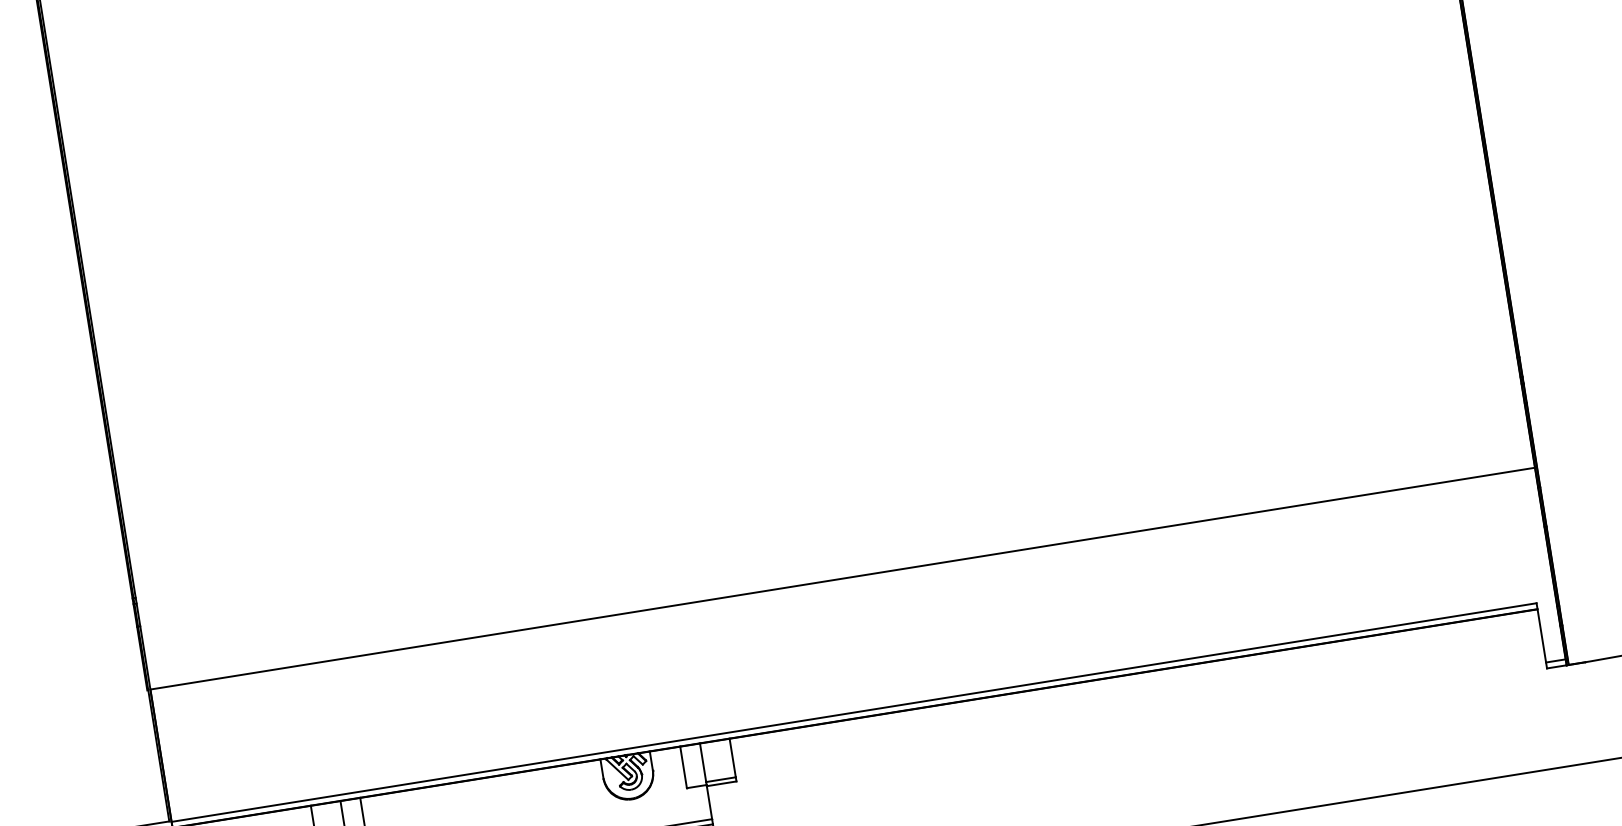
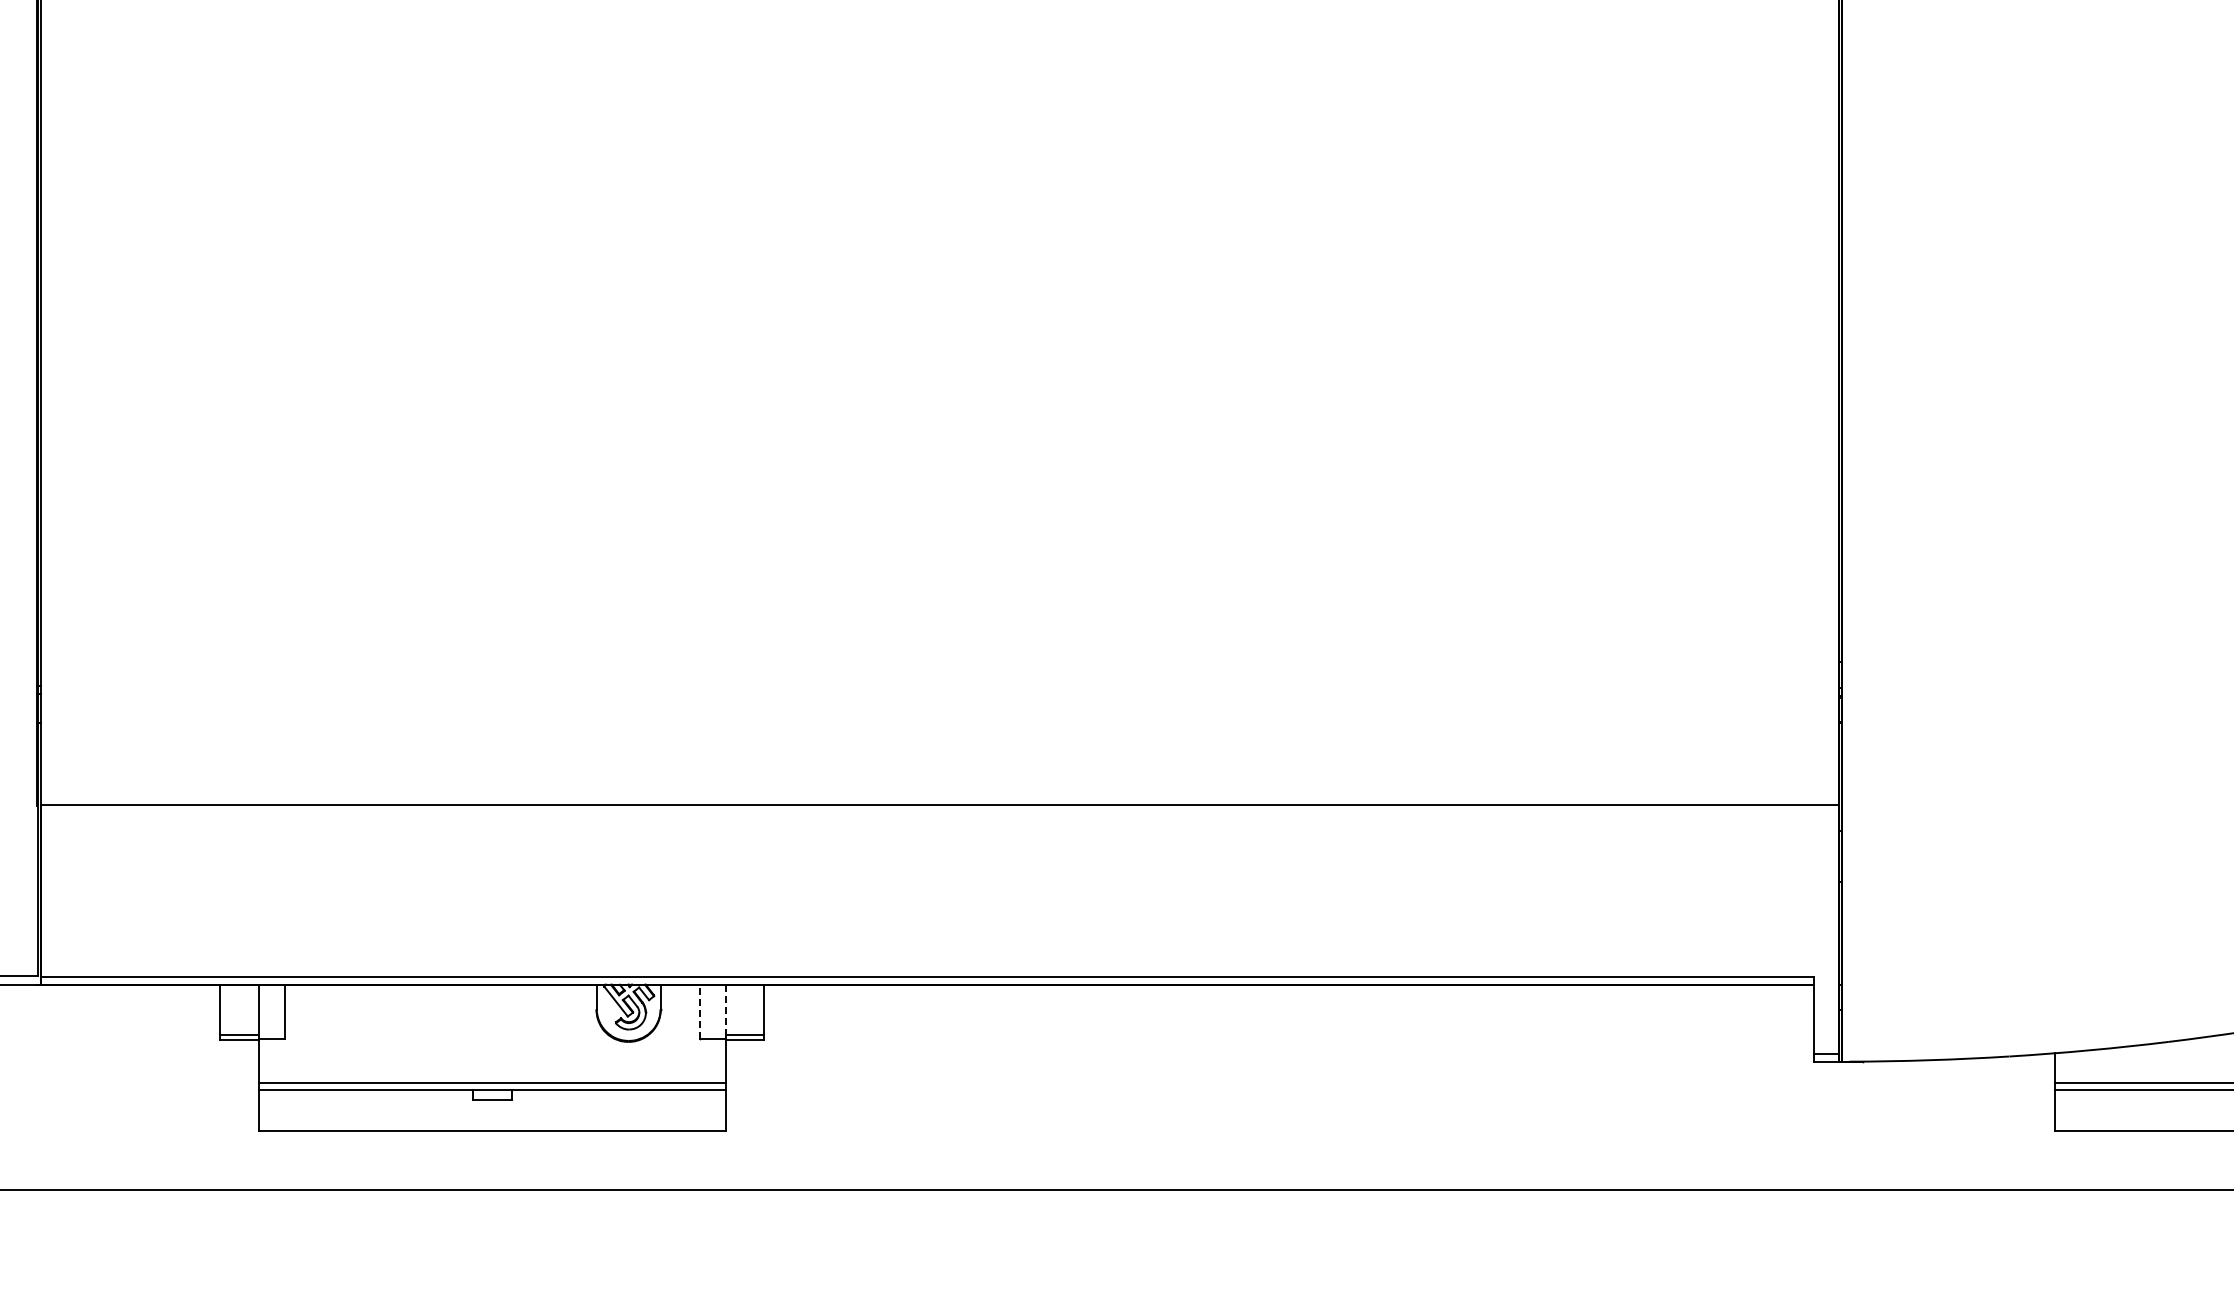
line: (702, 763) -> (725, 1010), solid -> dashed
line: (683, 767) -> (700, 1011), solid -> dashed

